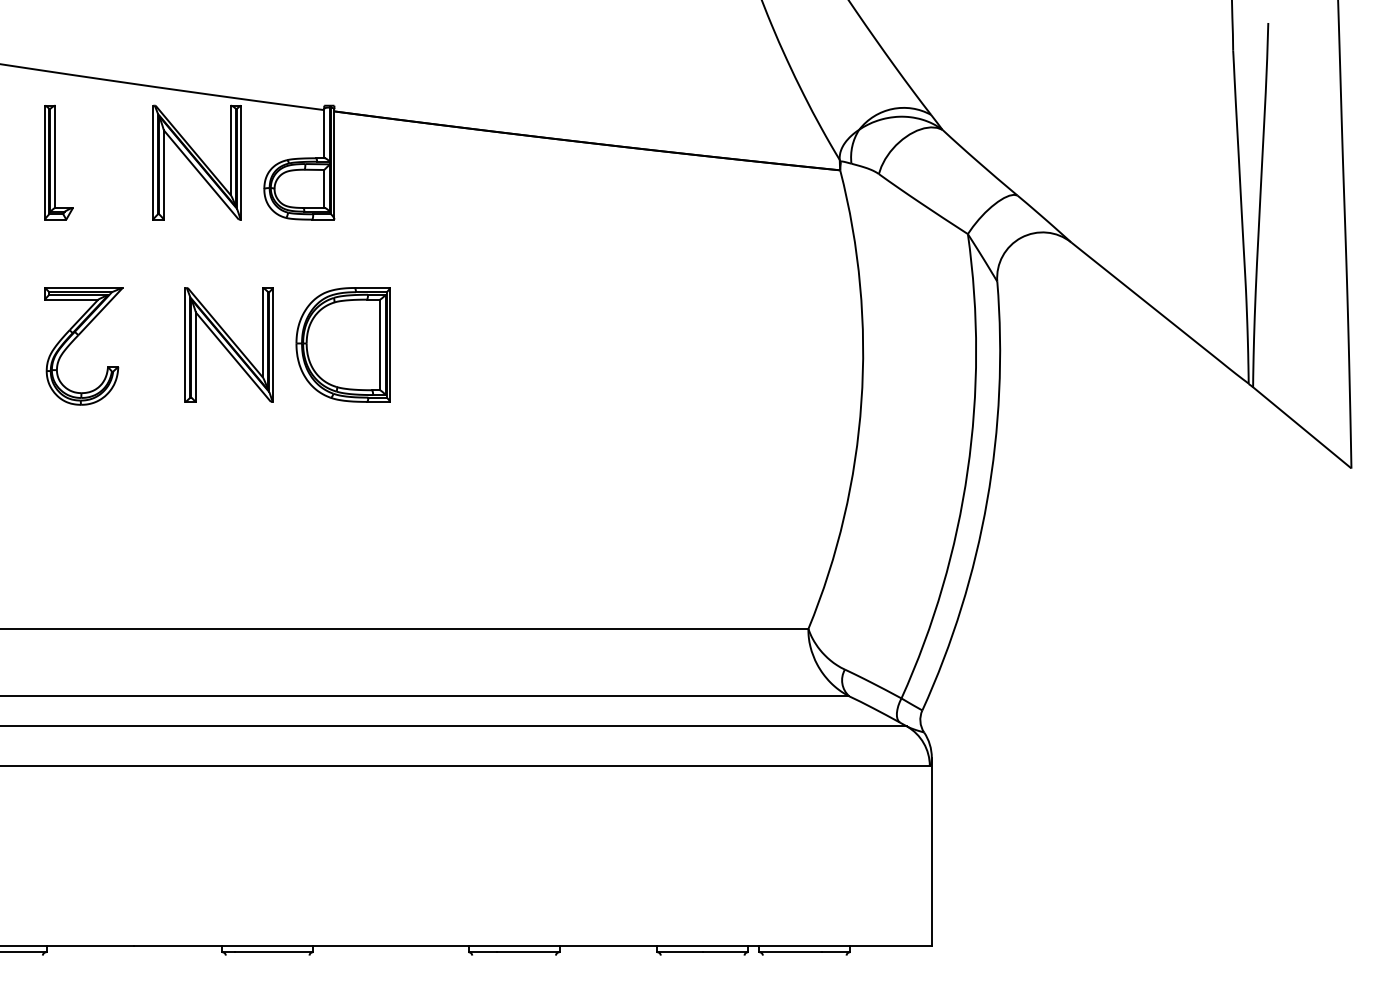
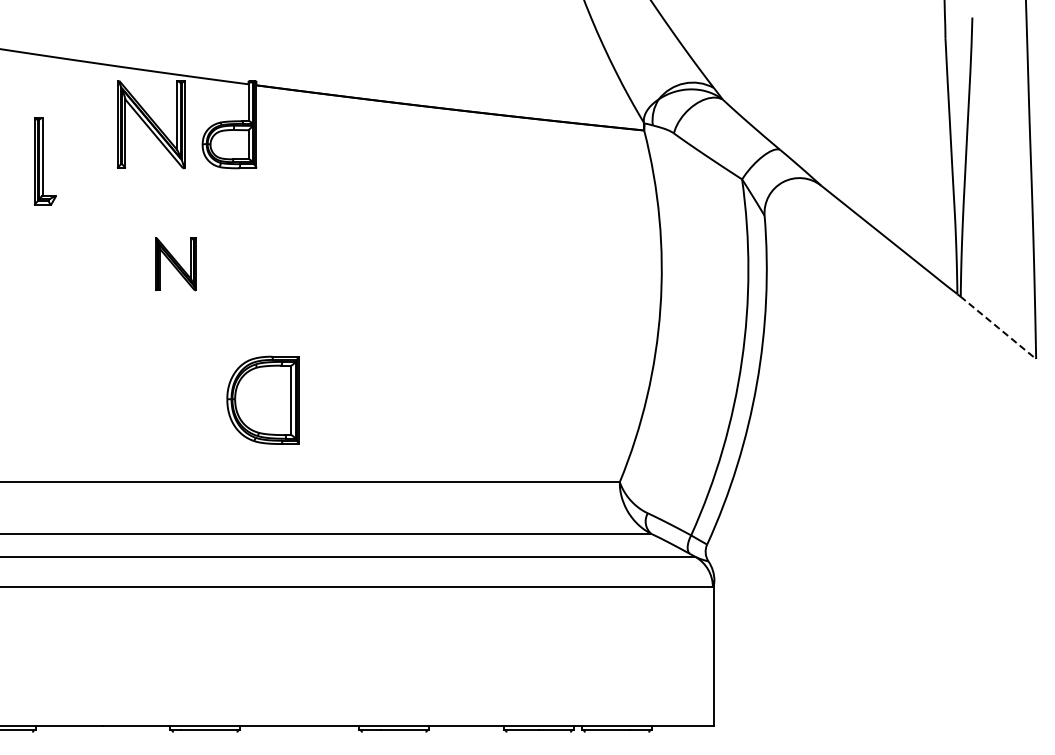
part: (59, 162) -> (45, 161), moved
part: (76, 339) -> (58, 260), removed
part: (228, 343) -> (175, 263), size x0.6
part: (342, 343) -> (262, 399), moved
line: (1302, 427) -> (998, 327), solid -> dashed

